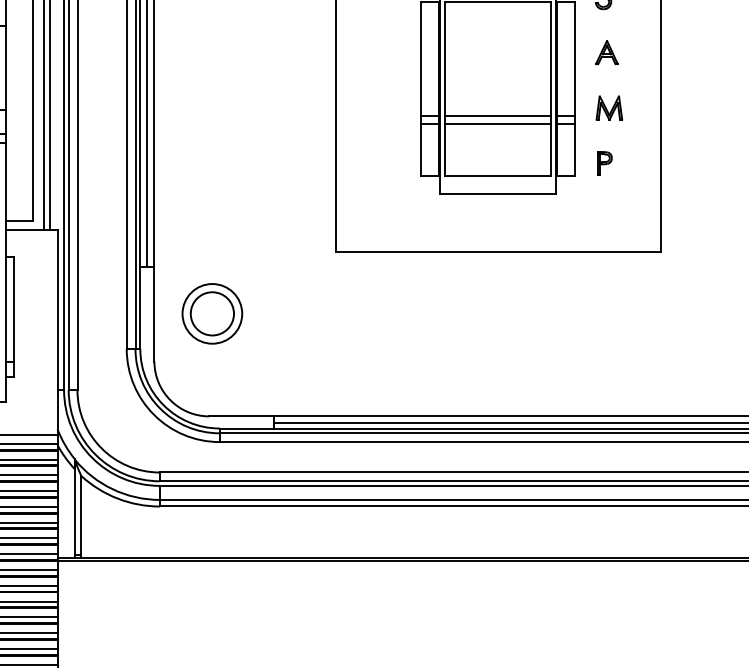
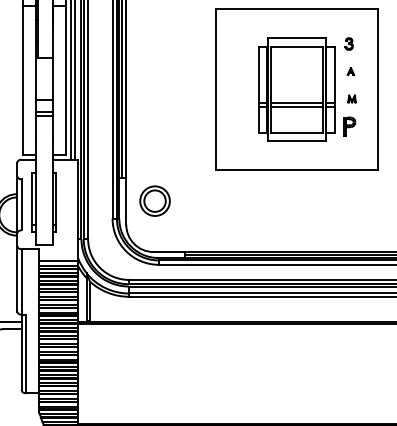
part: (606, 52) -> (350, 71), size x0.6
part: (608, 106) -> (351, 98), size x0.6
part: (604, 163) -> (349, 126), size x1.6

